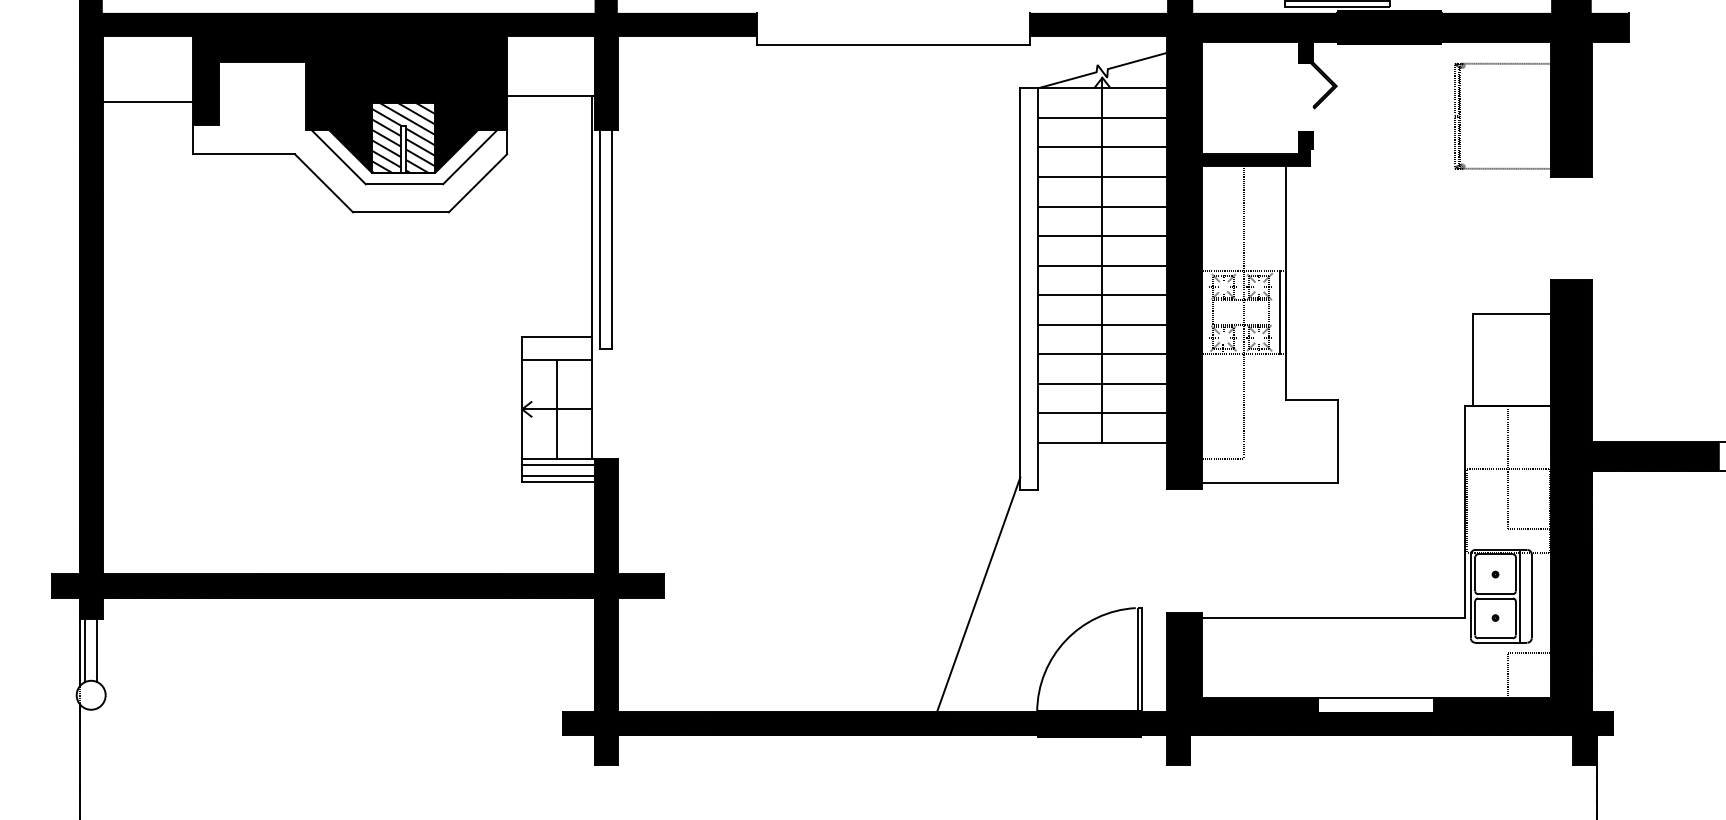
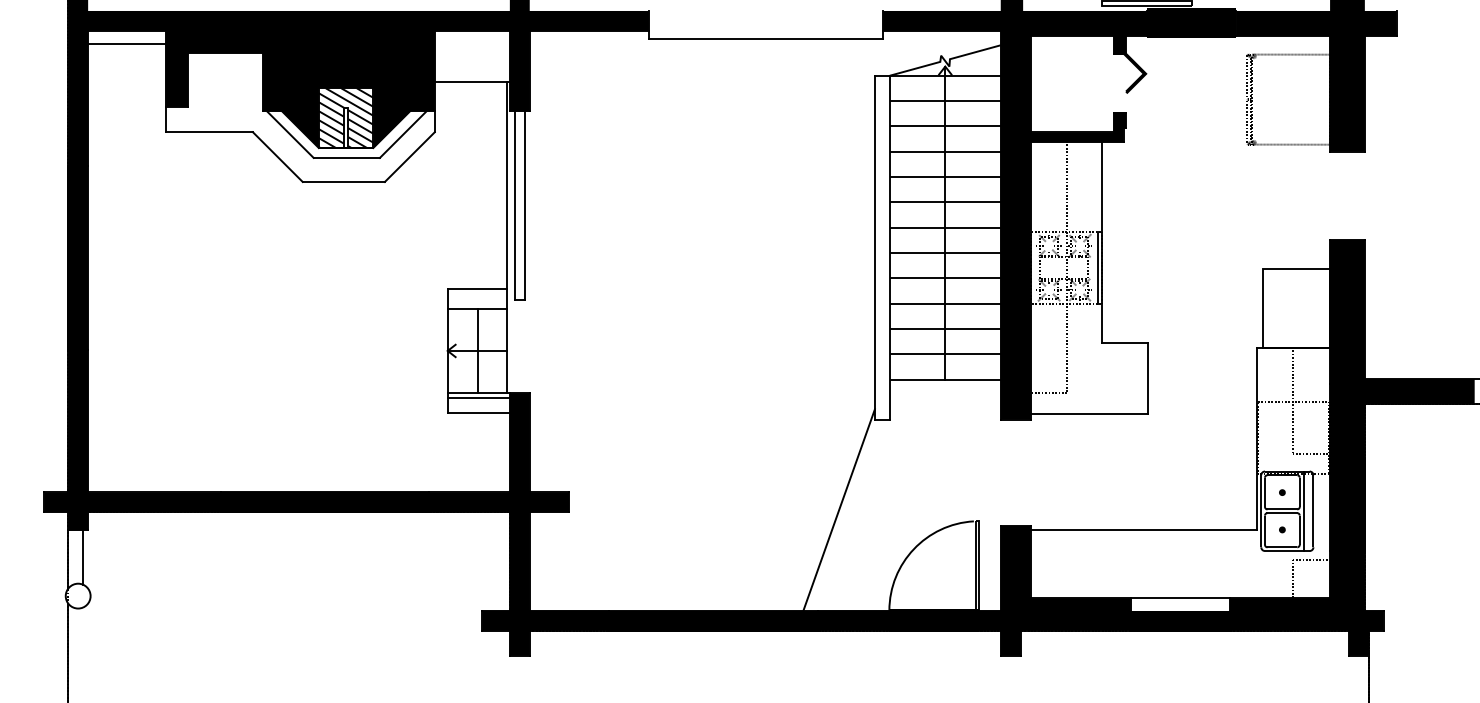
line: (147, 102) -> (126, 43), moved
line: (558, 476) -> (478, 408), removed
line: (85, 650) -> (73, 557), removed

